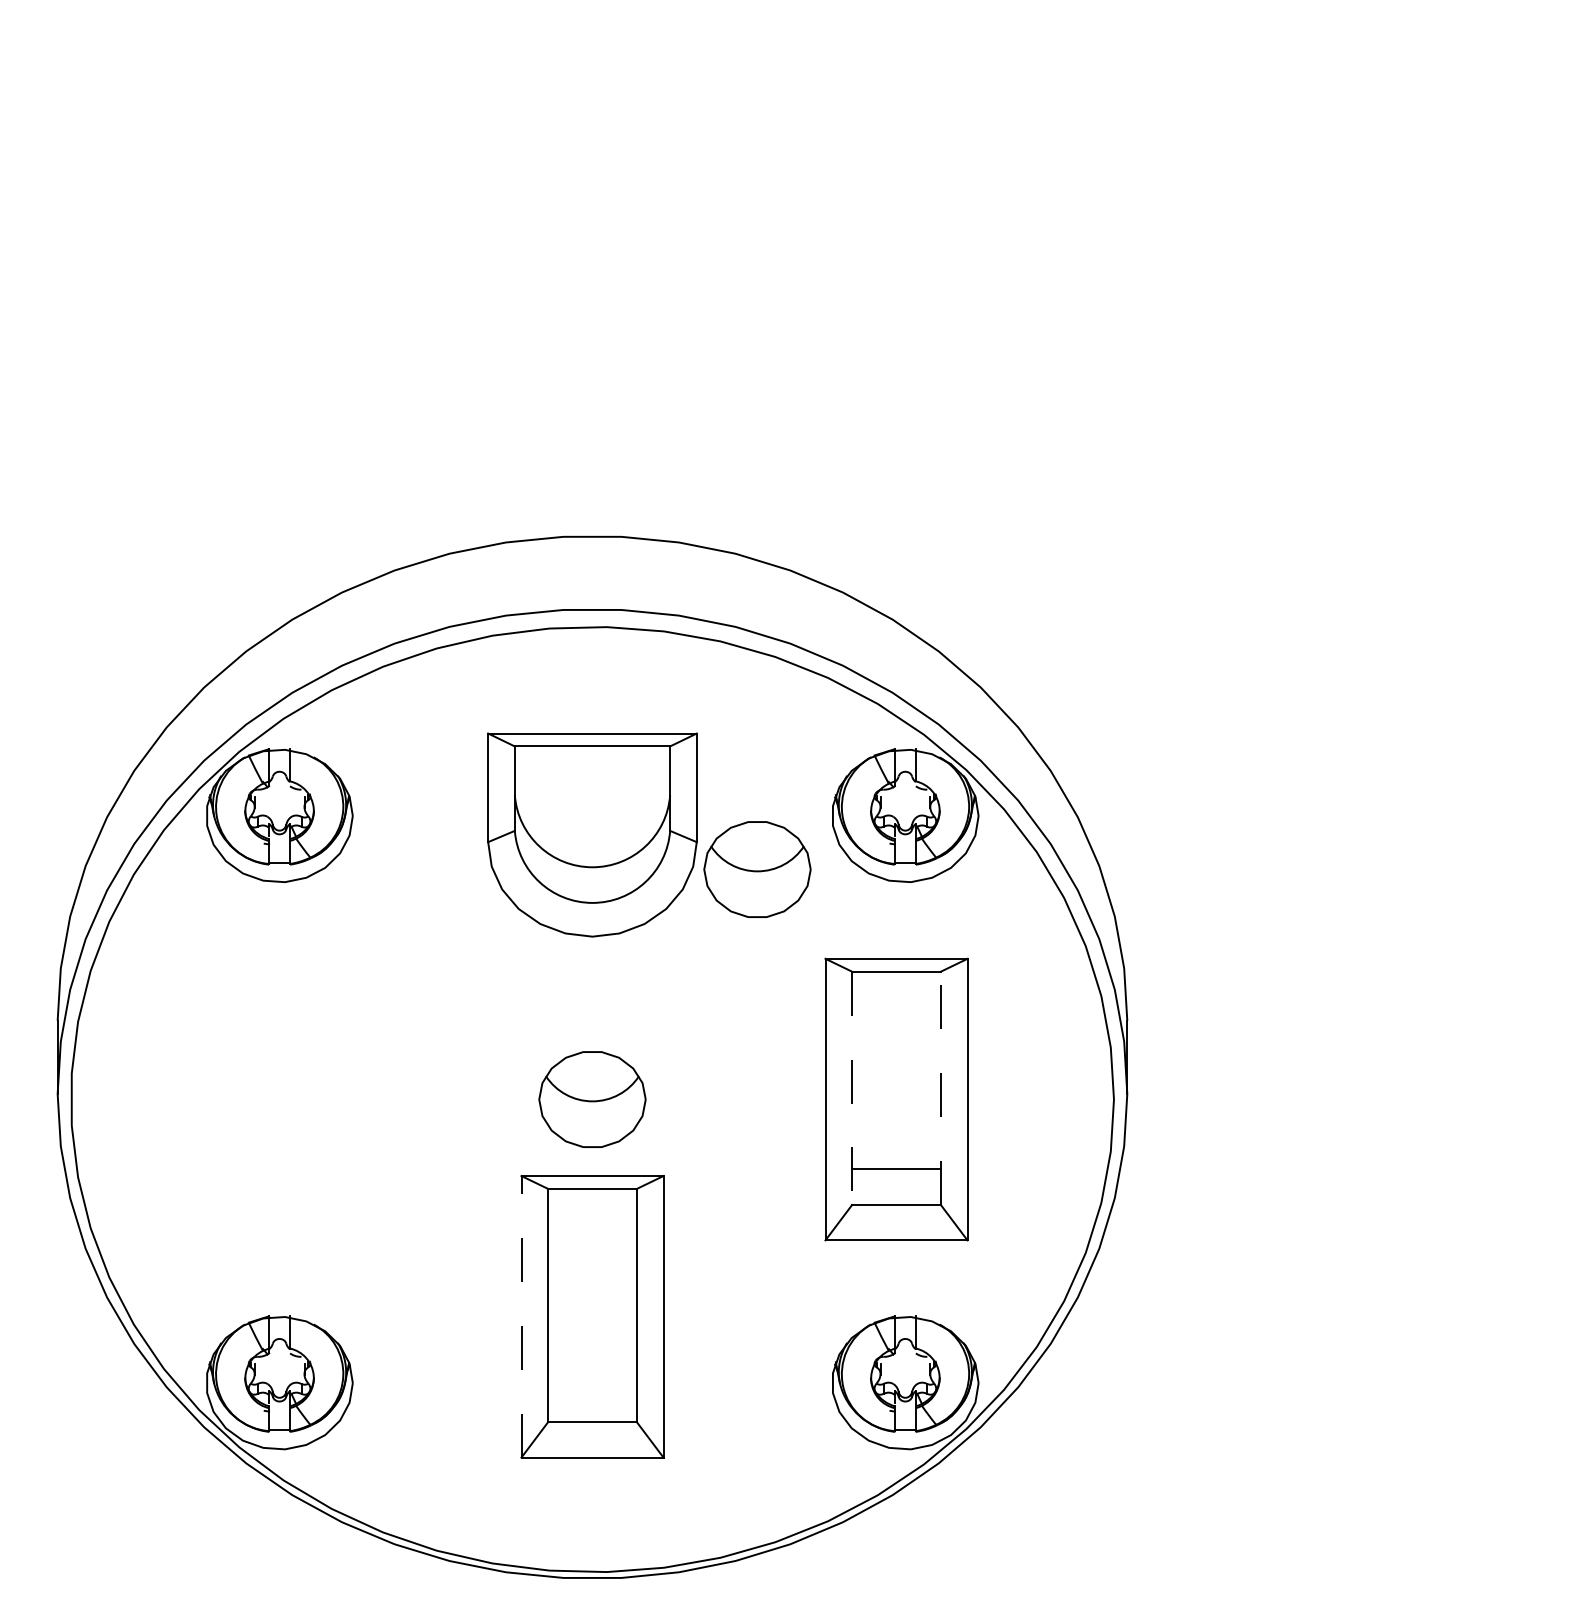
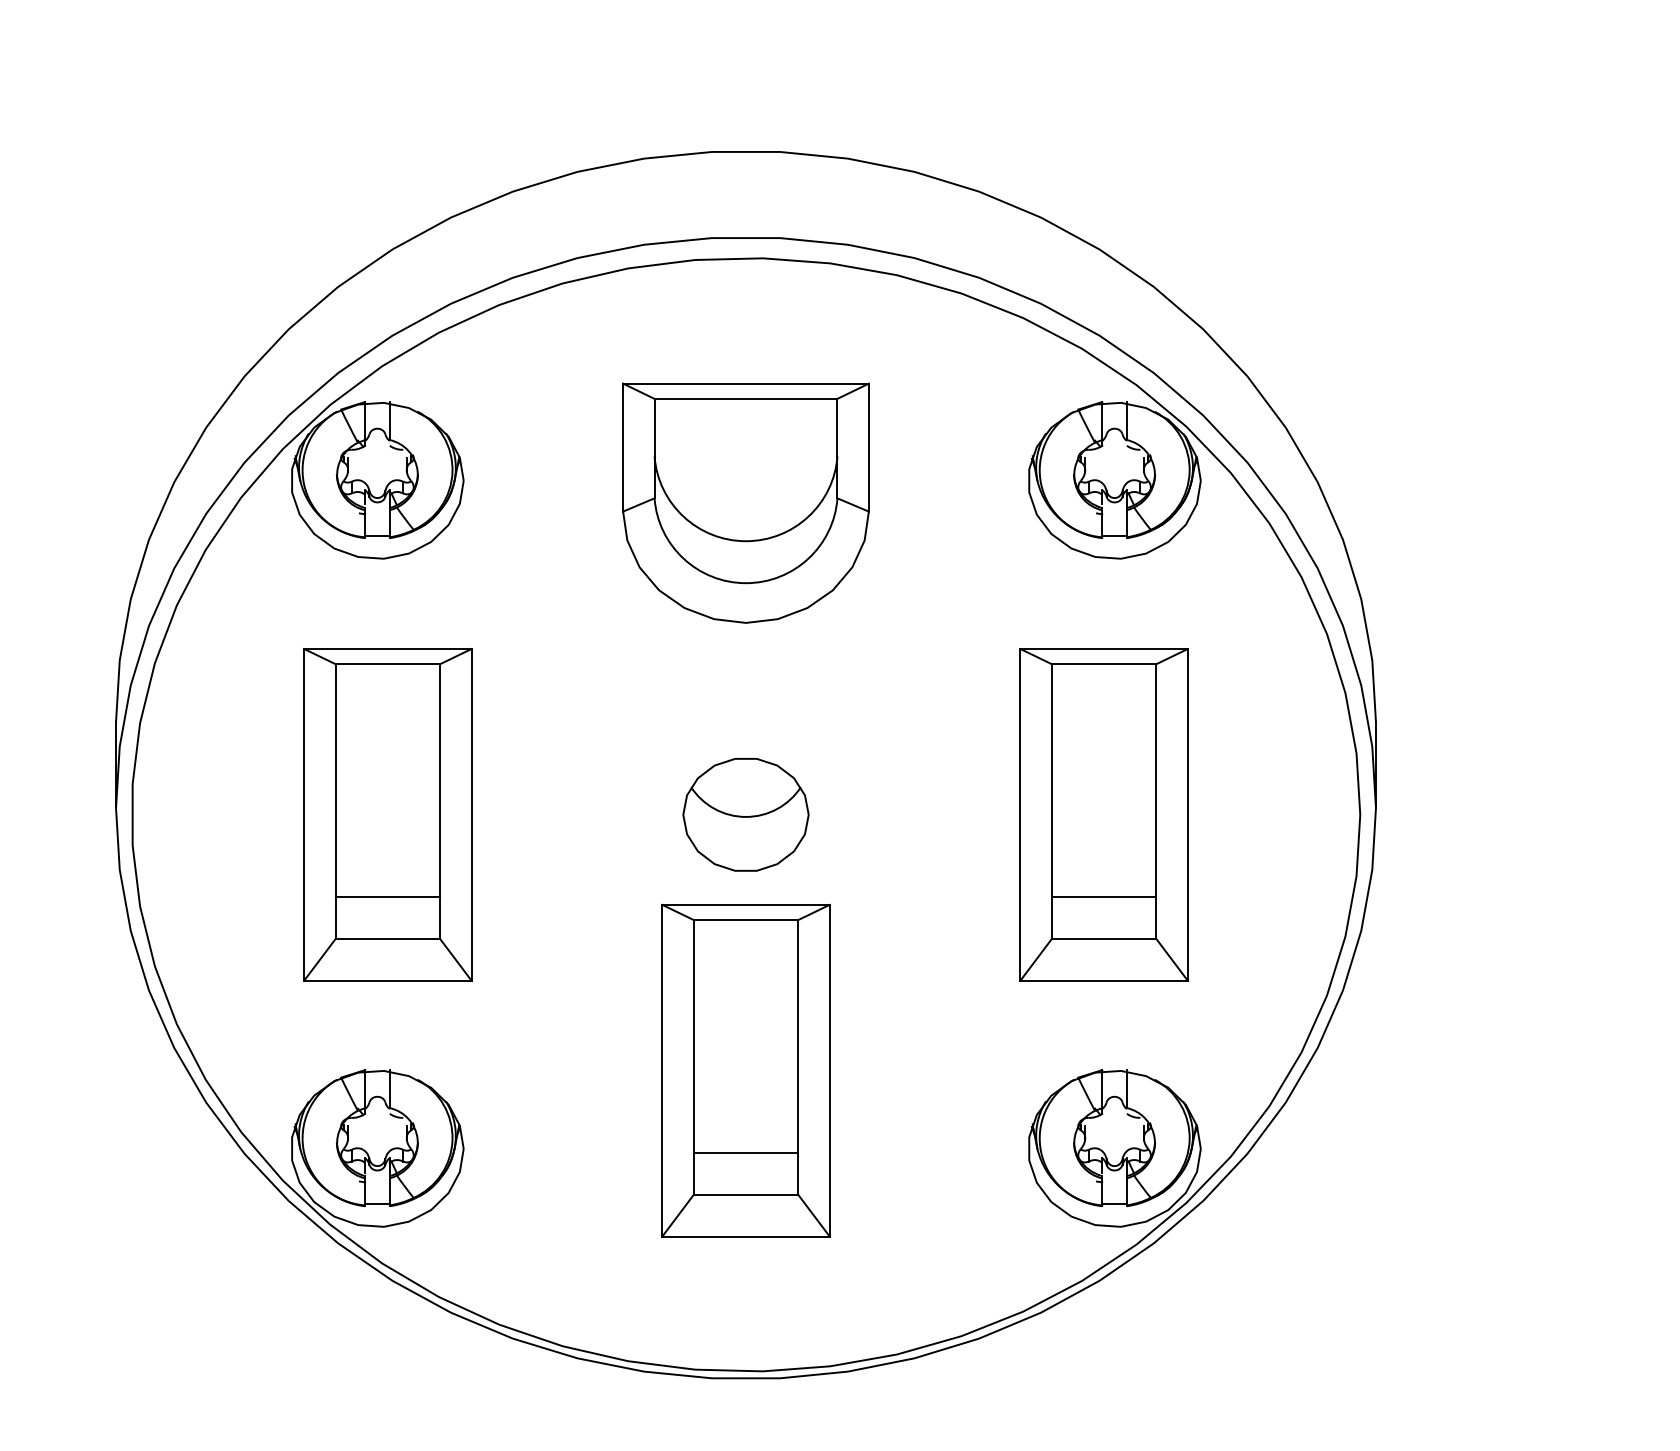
part: (757, 869) -> (940, 543), removed
line: (852, 1088) -> (1052, 801), dashed -> solid
line: (940, 1088) -> (1155, 801), dashed -> solid
part: (288, 1099) -> (387, 814), added
line: (521, 1316) -> (662, 1070), dashed -> solid
line: (592, 1386) -> (746, 1152), added

